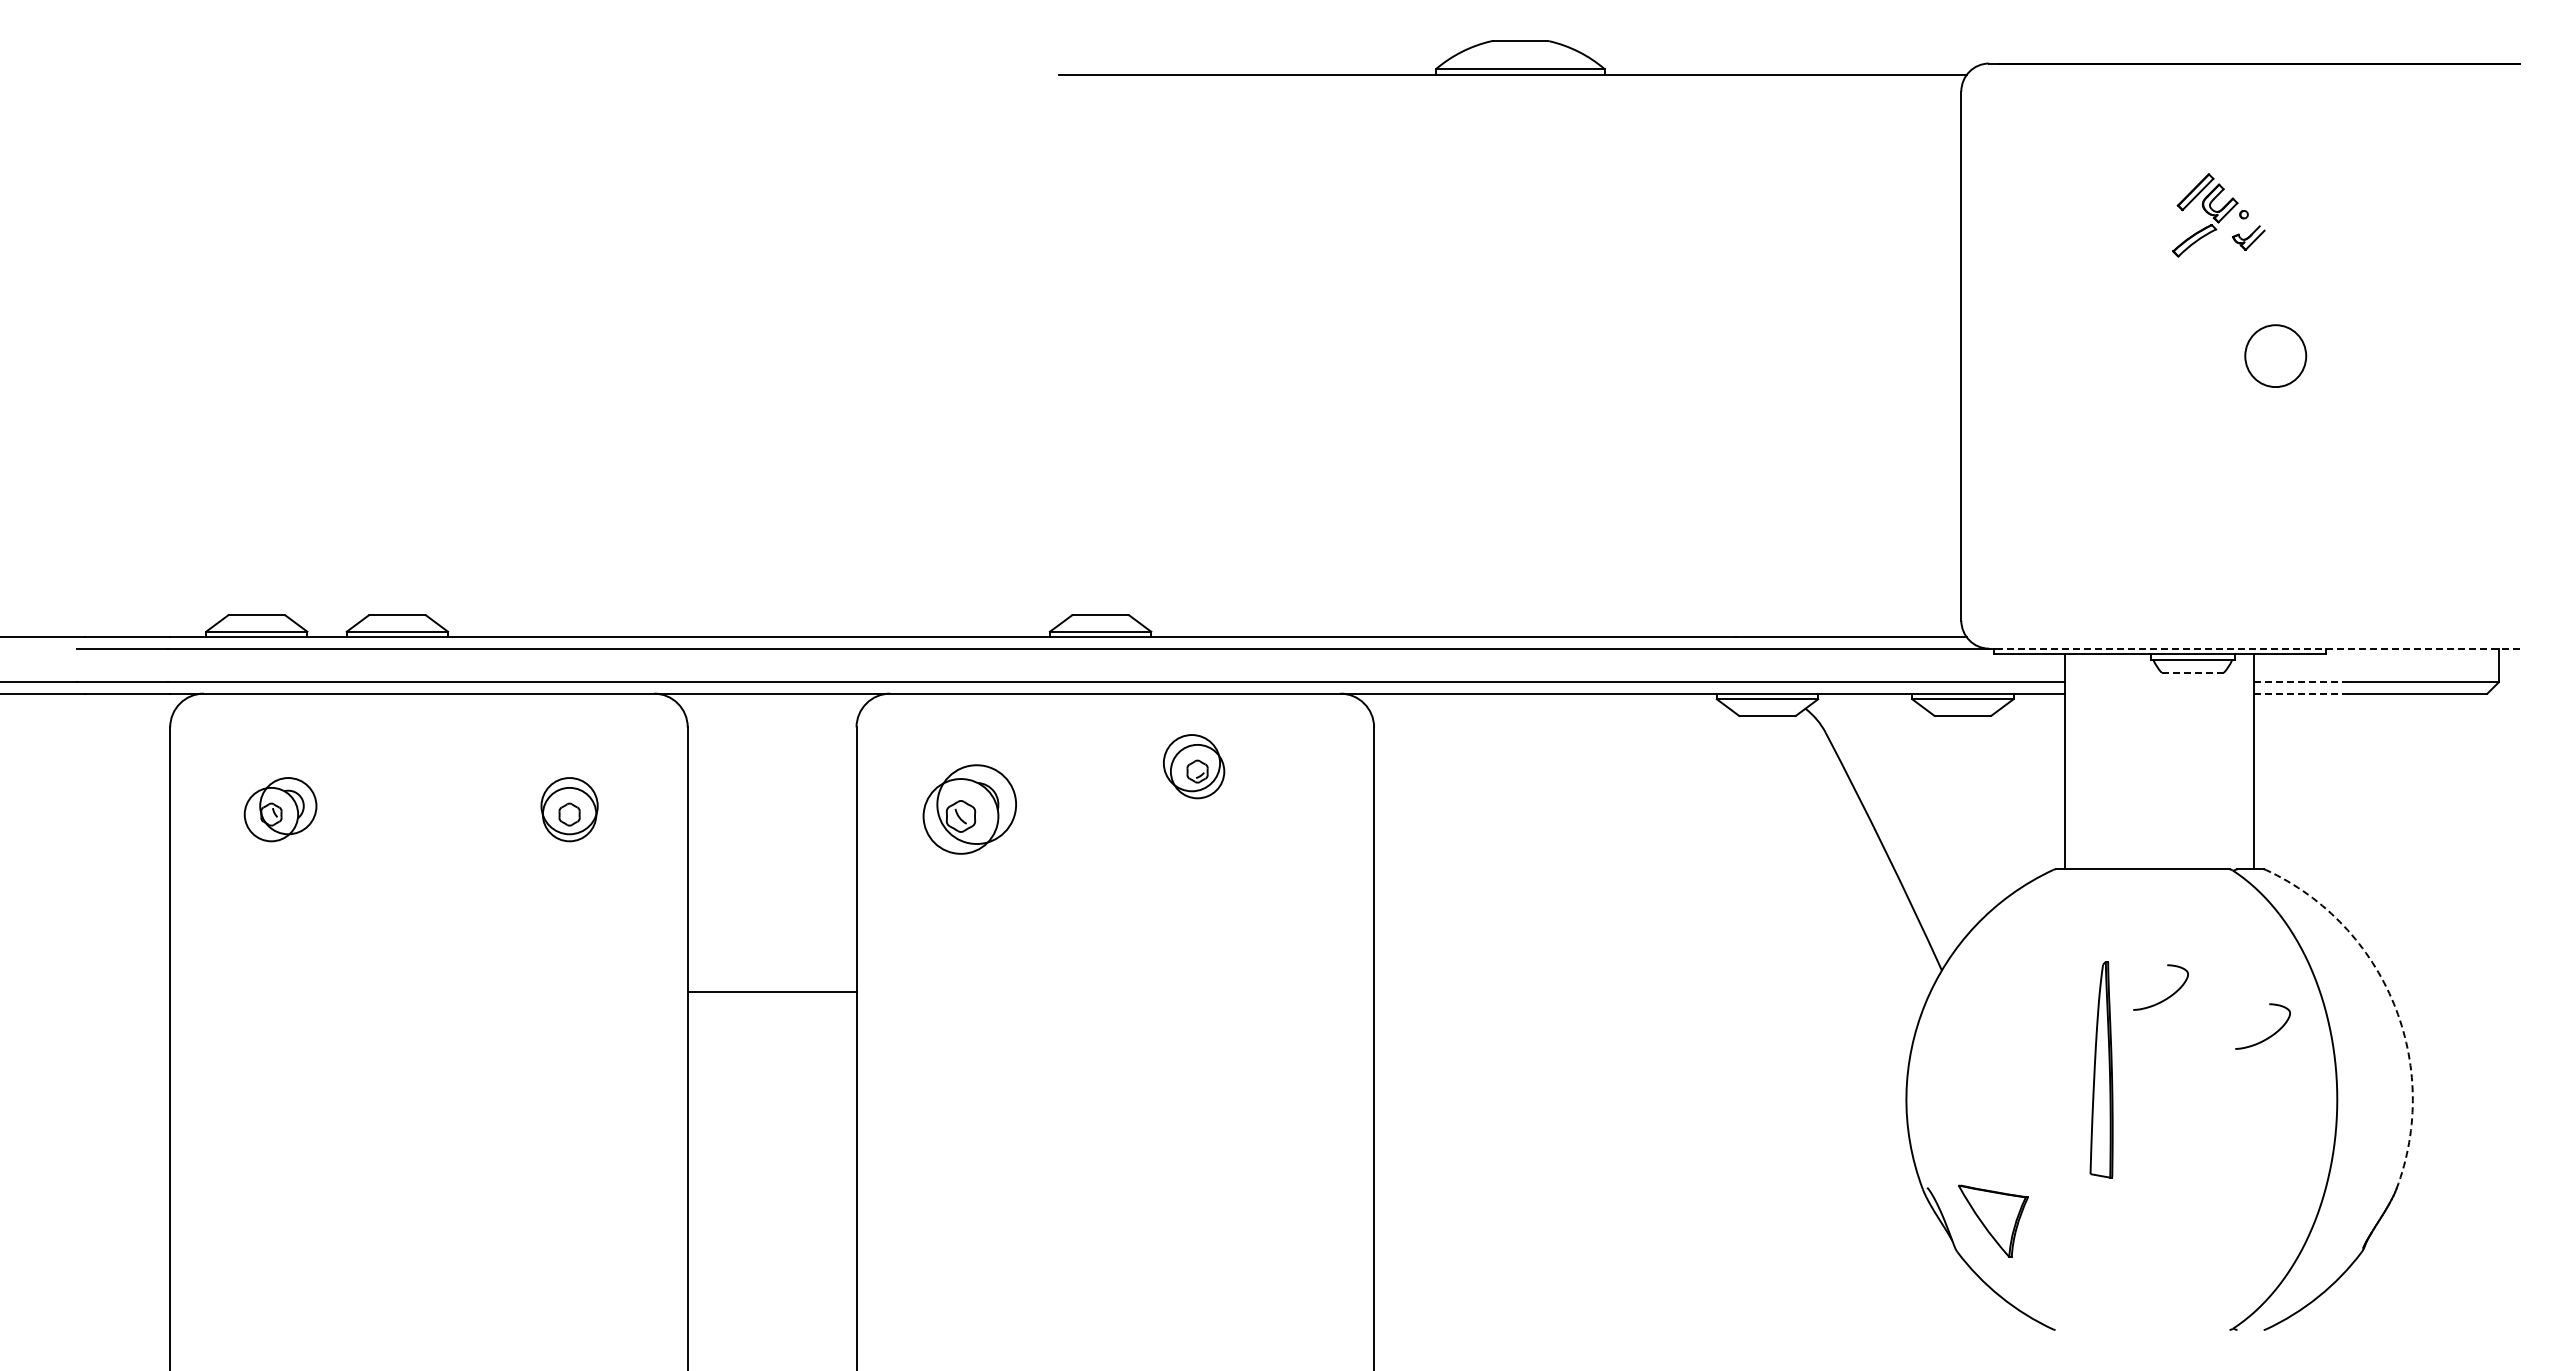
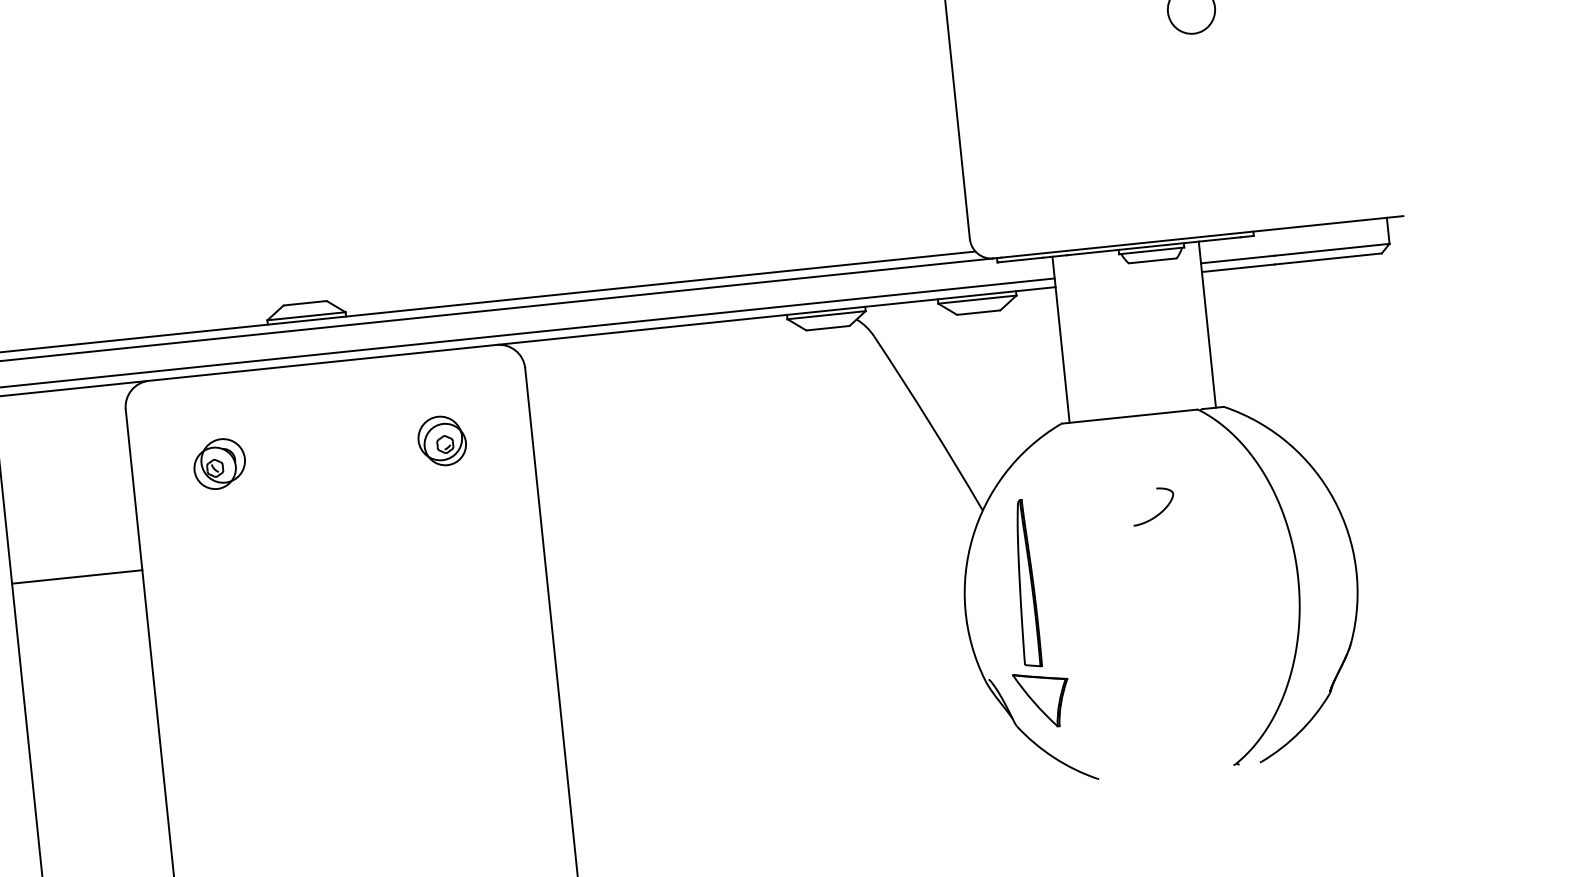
line: (2259, 648) -> (1202, 236), dashed -> solid
line: (2192, 672) -> (1152, 260), dashed -> solid
line: (2302, 682) -> (1238, 259), dashed -> solid
line: (2301, 693) -> (1238, 268), dashed -> solid
part: (1194, 766) -> (442, 440), moved
part: (969, 809) -> (219, 463), size x0.71
line: (771, 991) -> (76, 576), moved
arc: (2394, 1004) -> (1334, 500), dashed -> solid
curve: (2270, 1035) -> (1241, 534), removed
part: (2101, 1069) -> (1025, 583), moved

